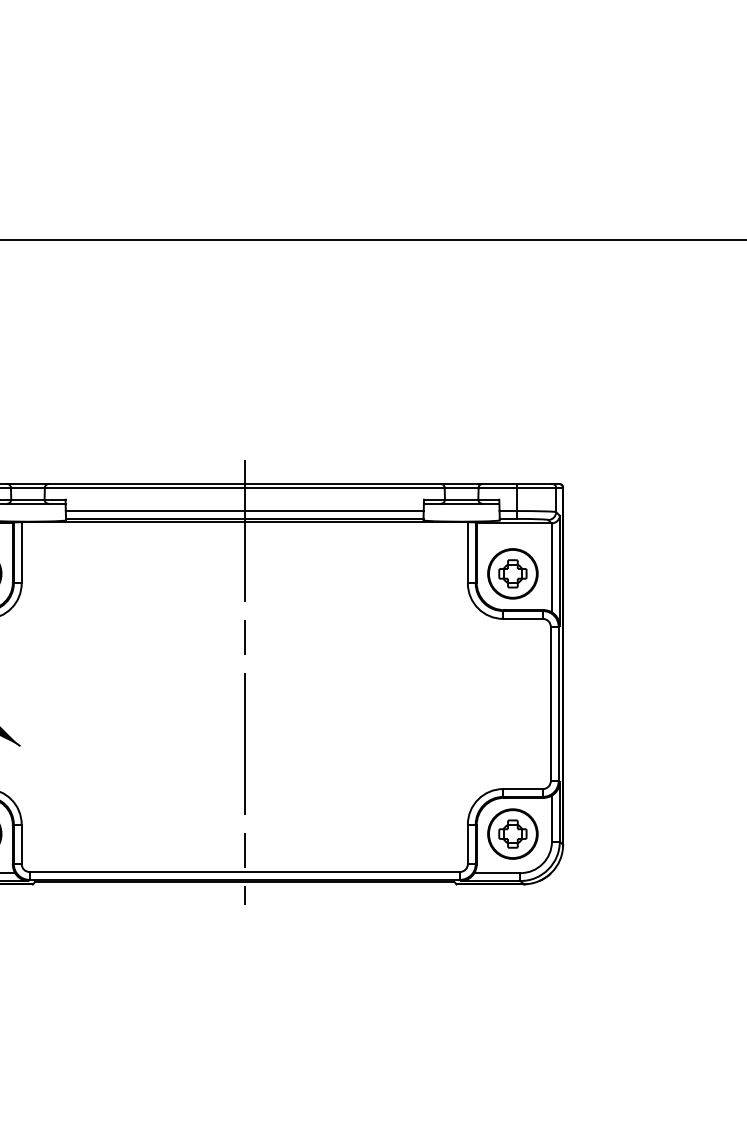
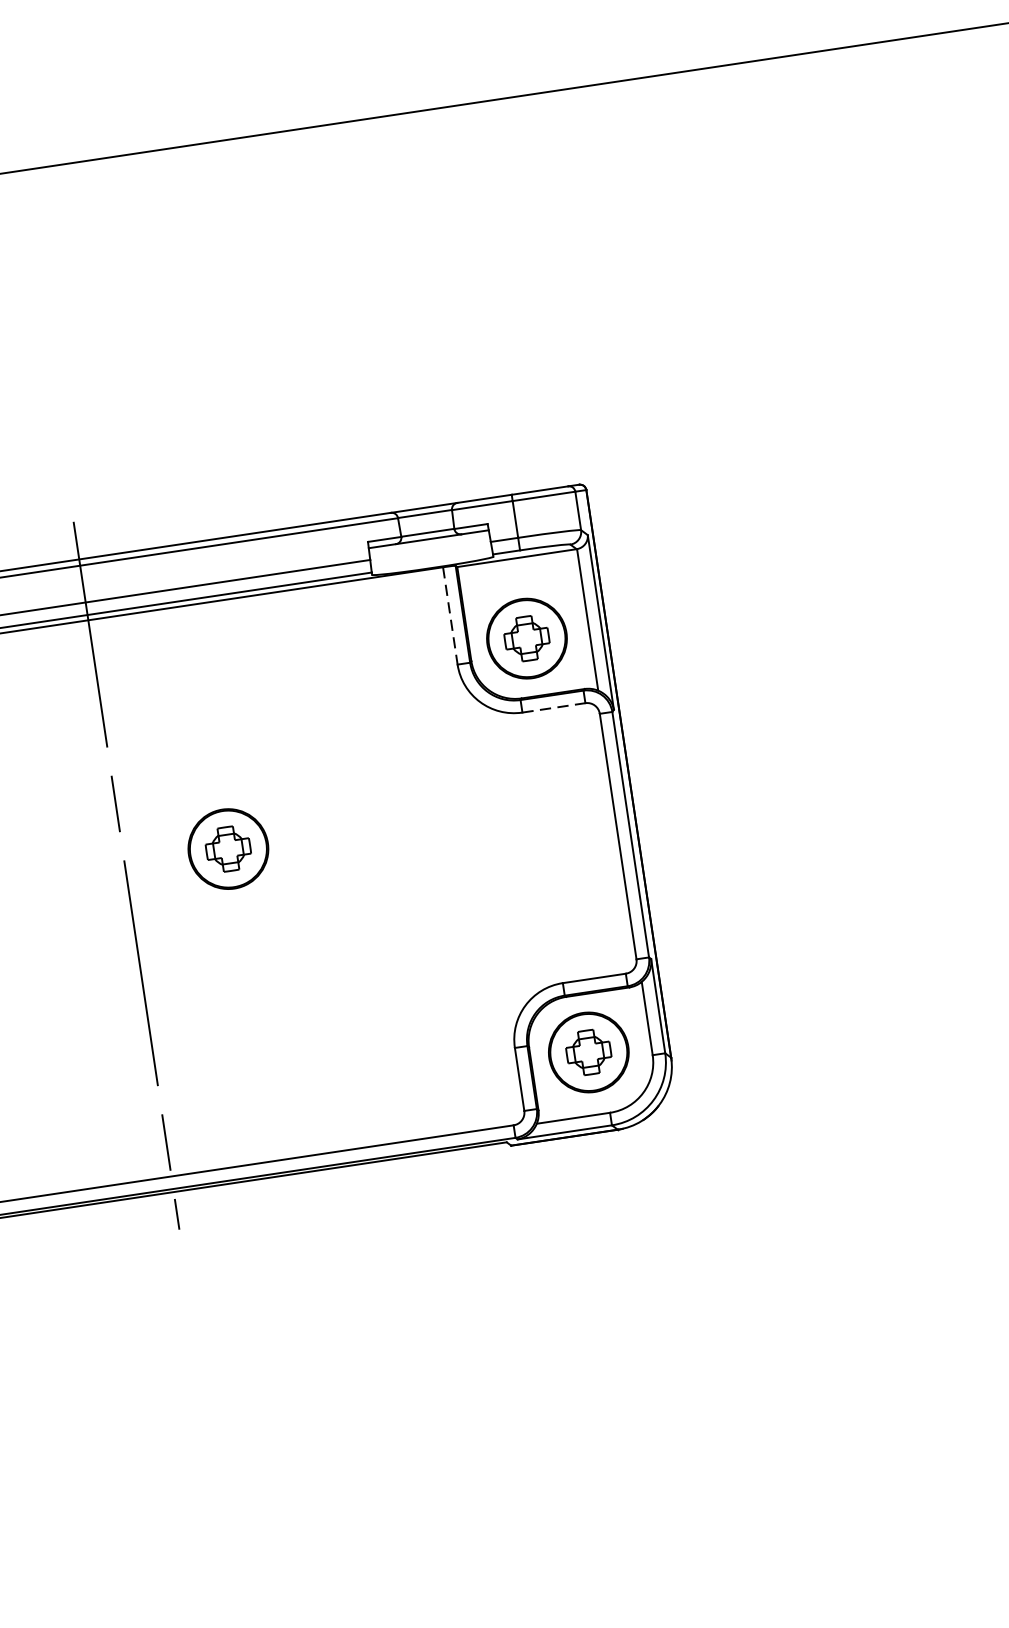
line: (467, 552) -> (449, 615), solid -> dashed
line: (523, 618) -> (554, 707), solid -> dashed
part: (309, 675) -> (227, 848), added

